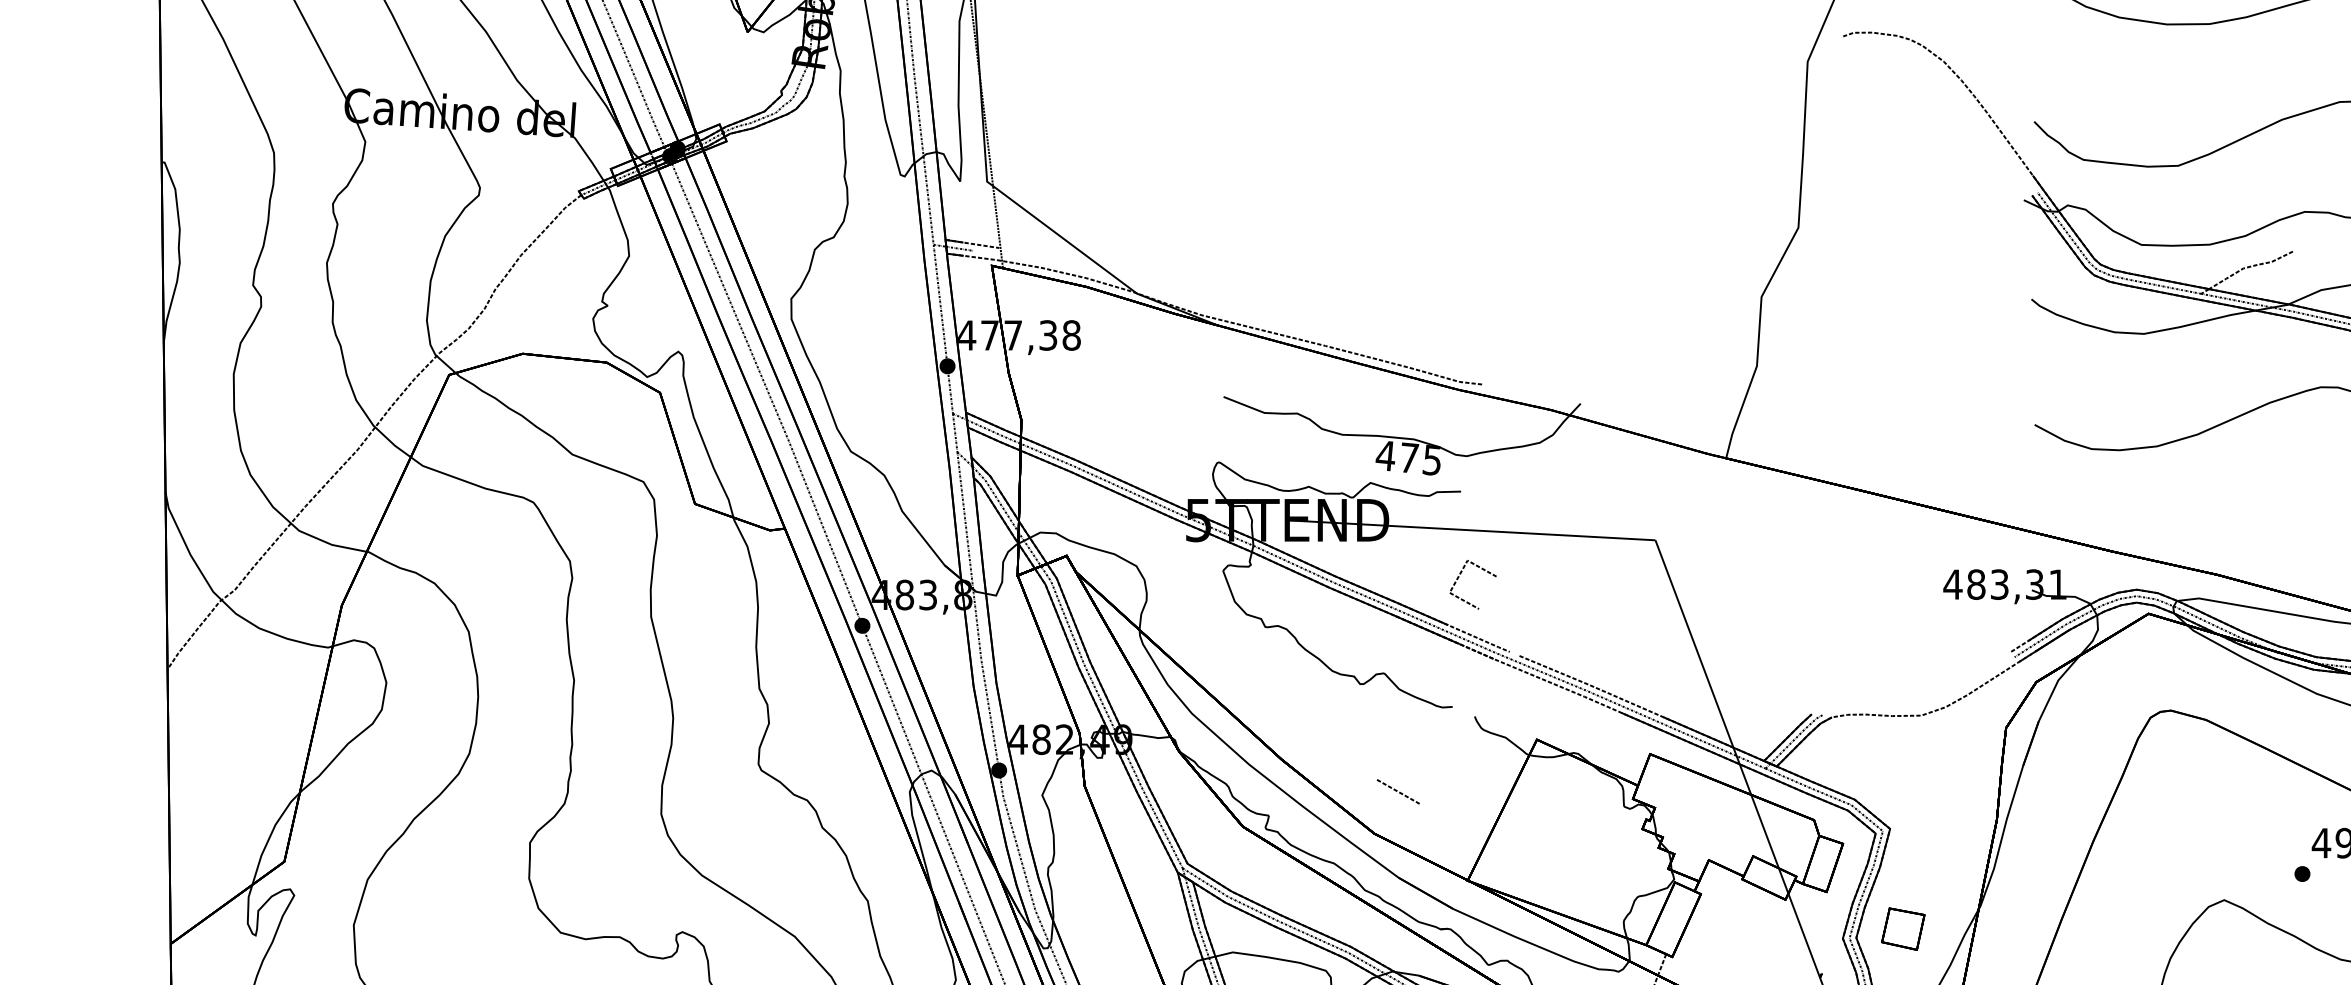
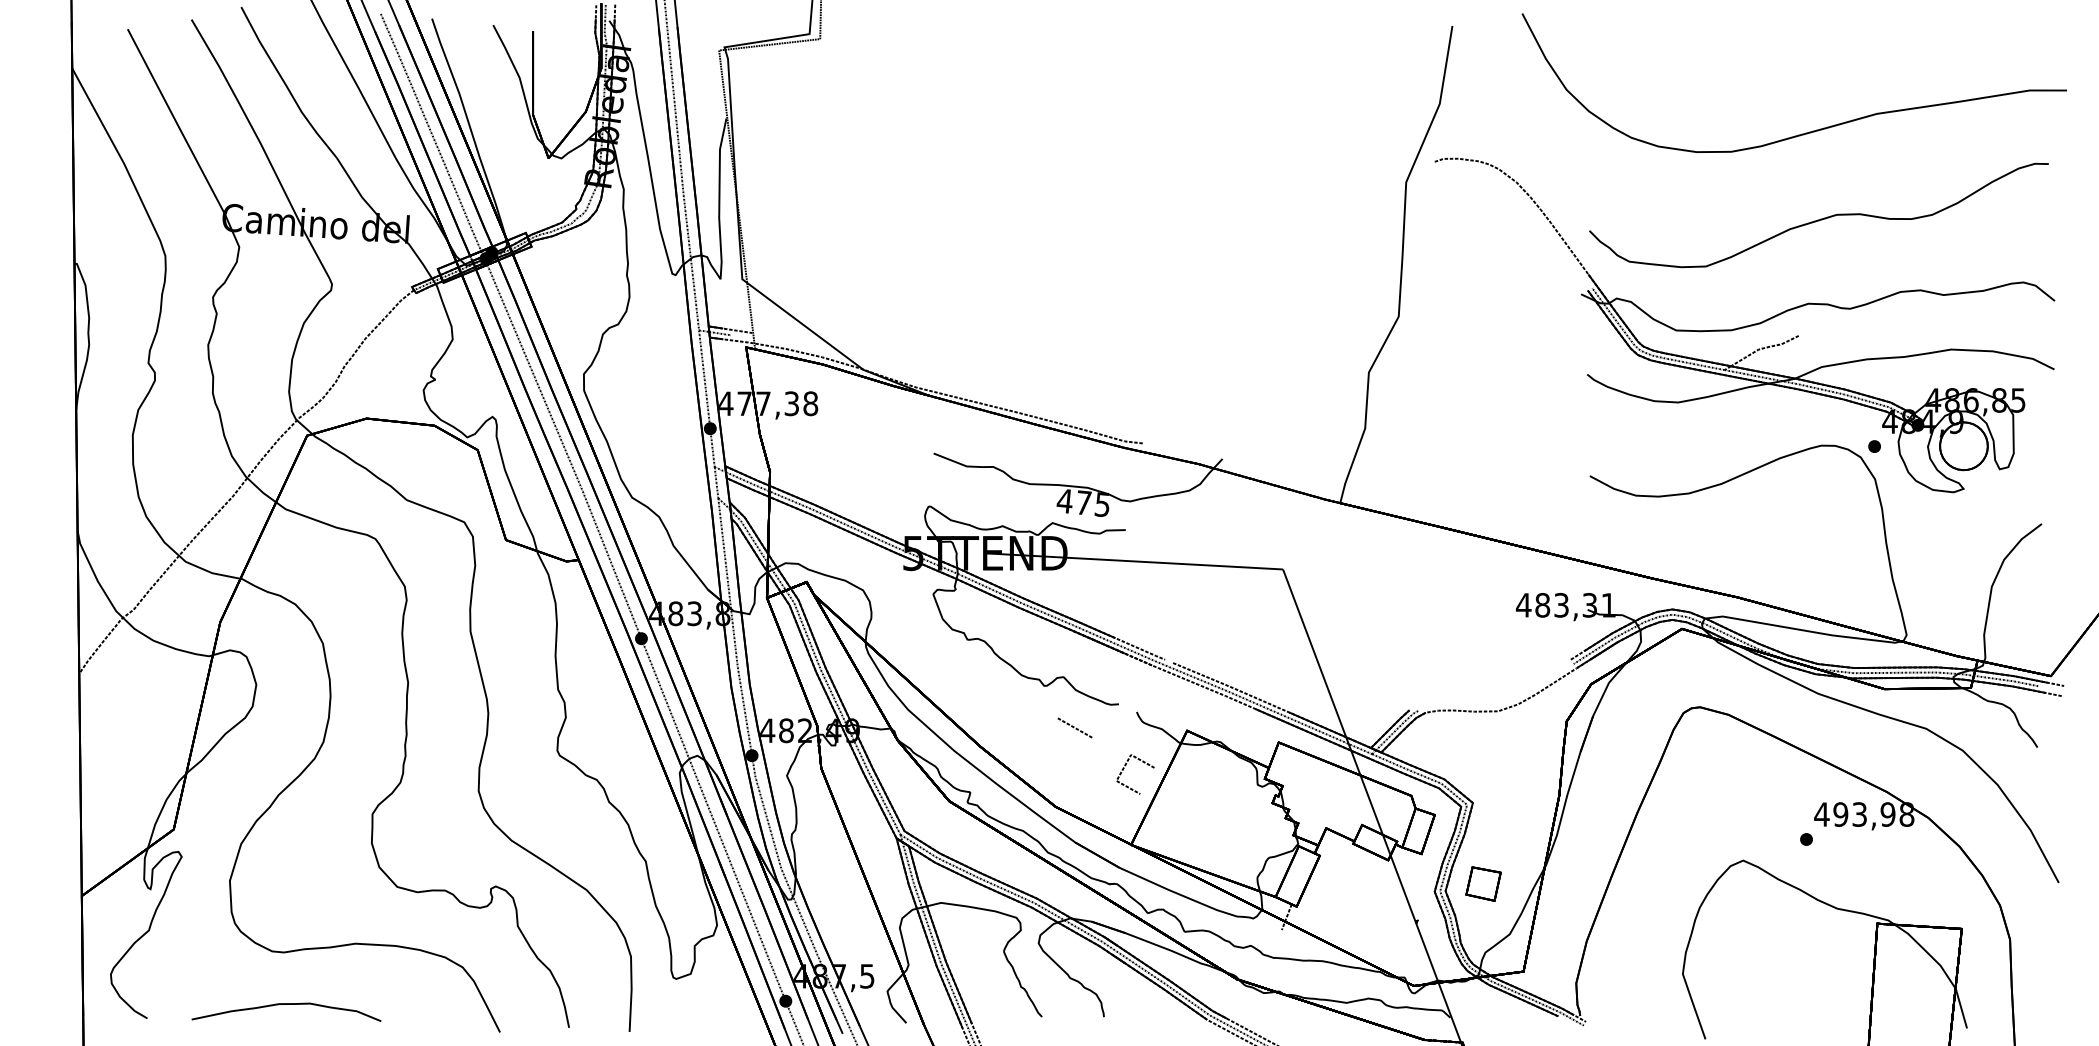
line: (1459, 577) -> (1124, 768), moved
line: (1397, 791) -> (1074, 727), moved

